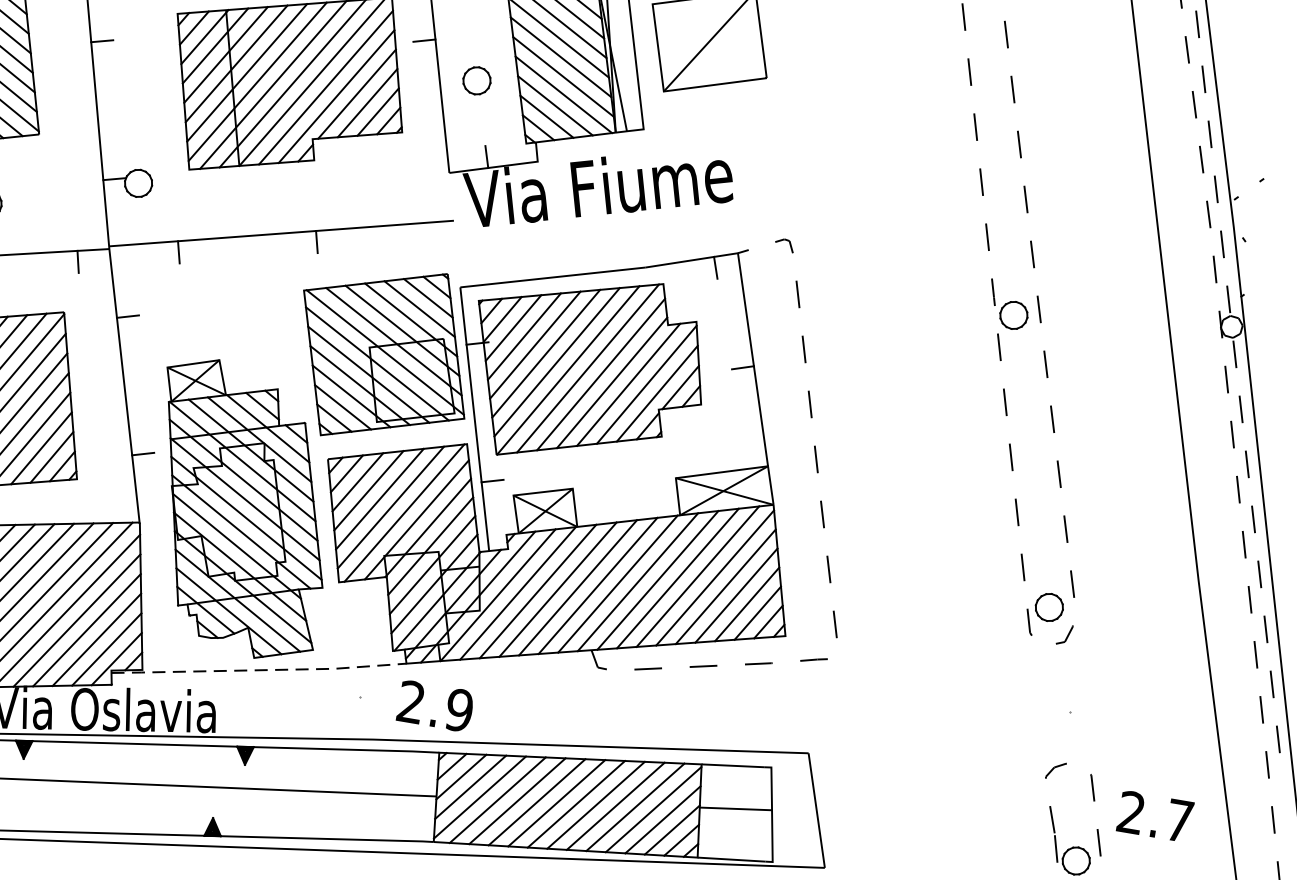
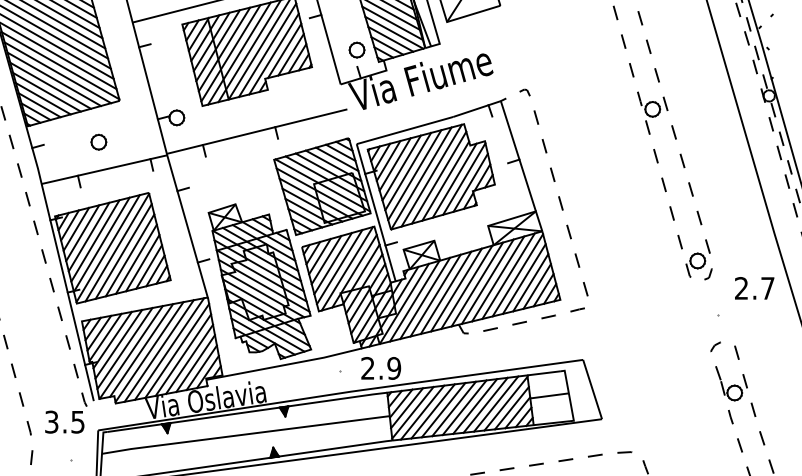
part: (476, 79) -> (356, 49), moved
line: (259, 670) -> (284, 365), dashed -> solid
text: (1155, 816) -> (754, 288), moved

